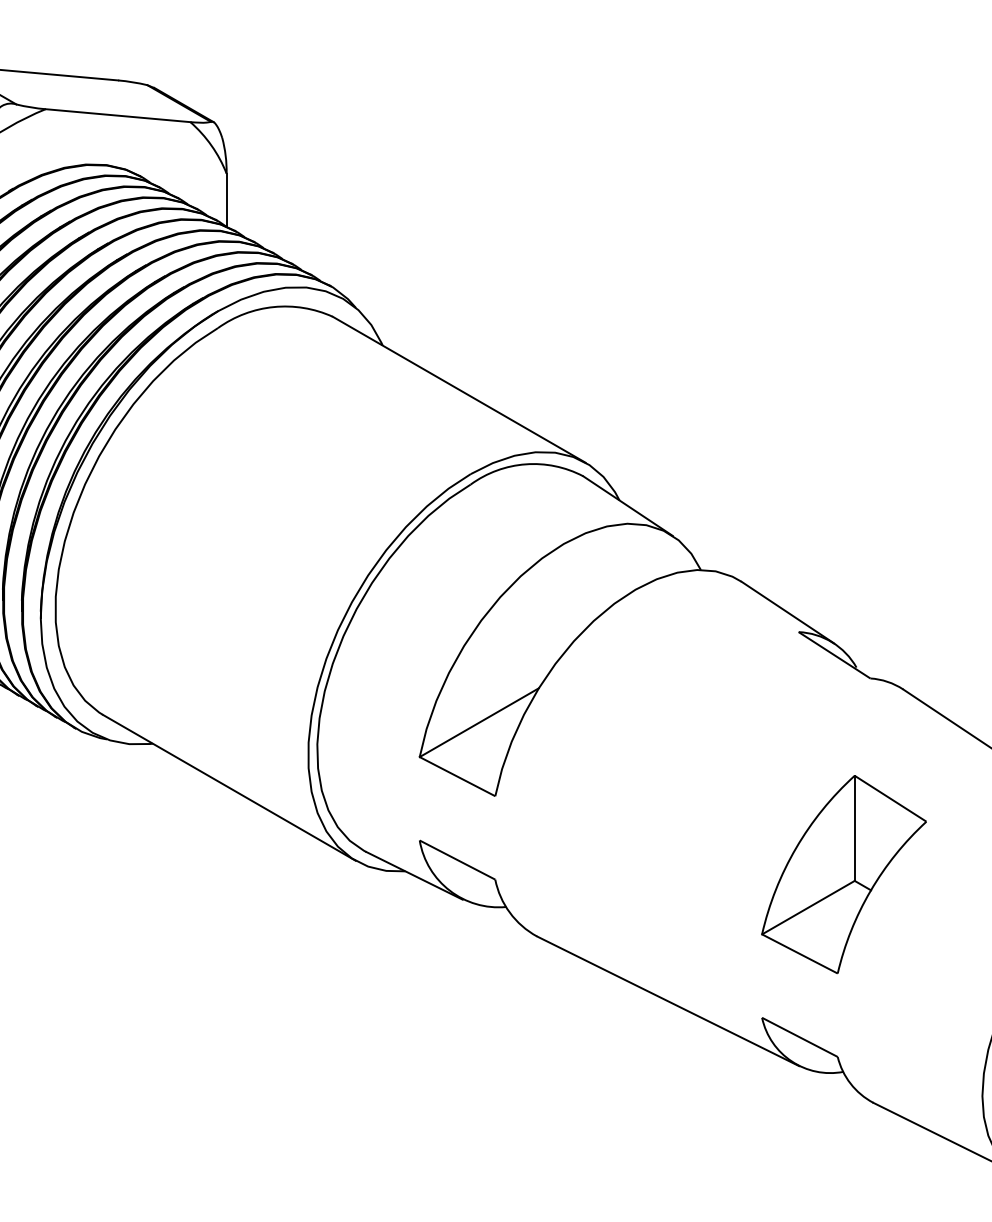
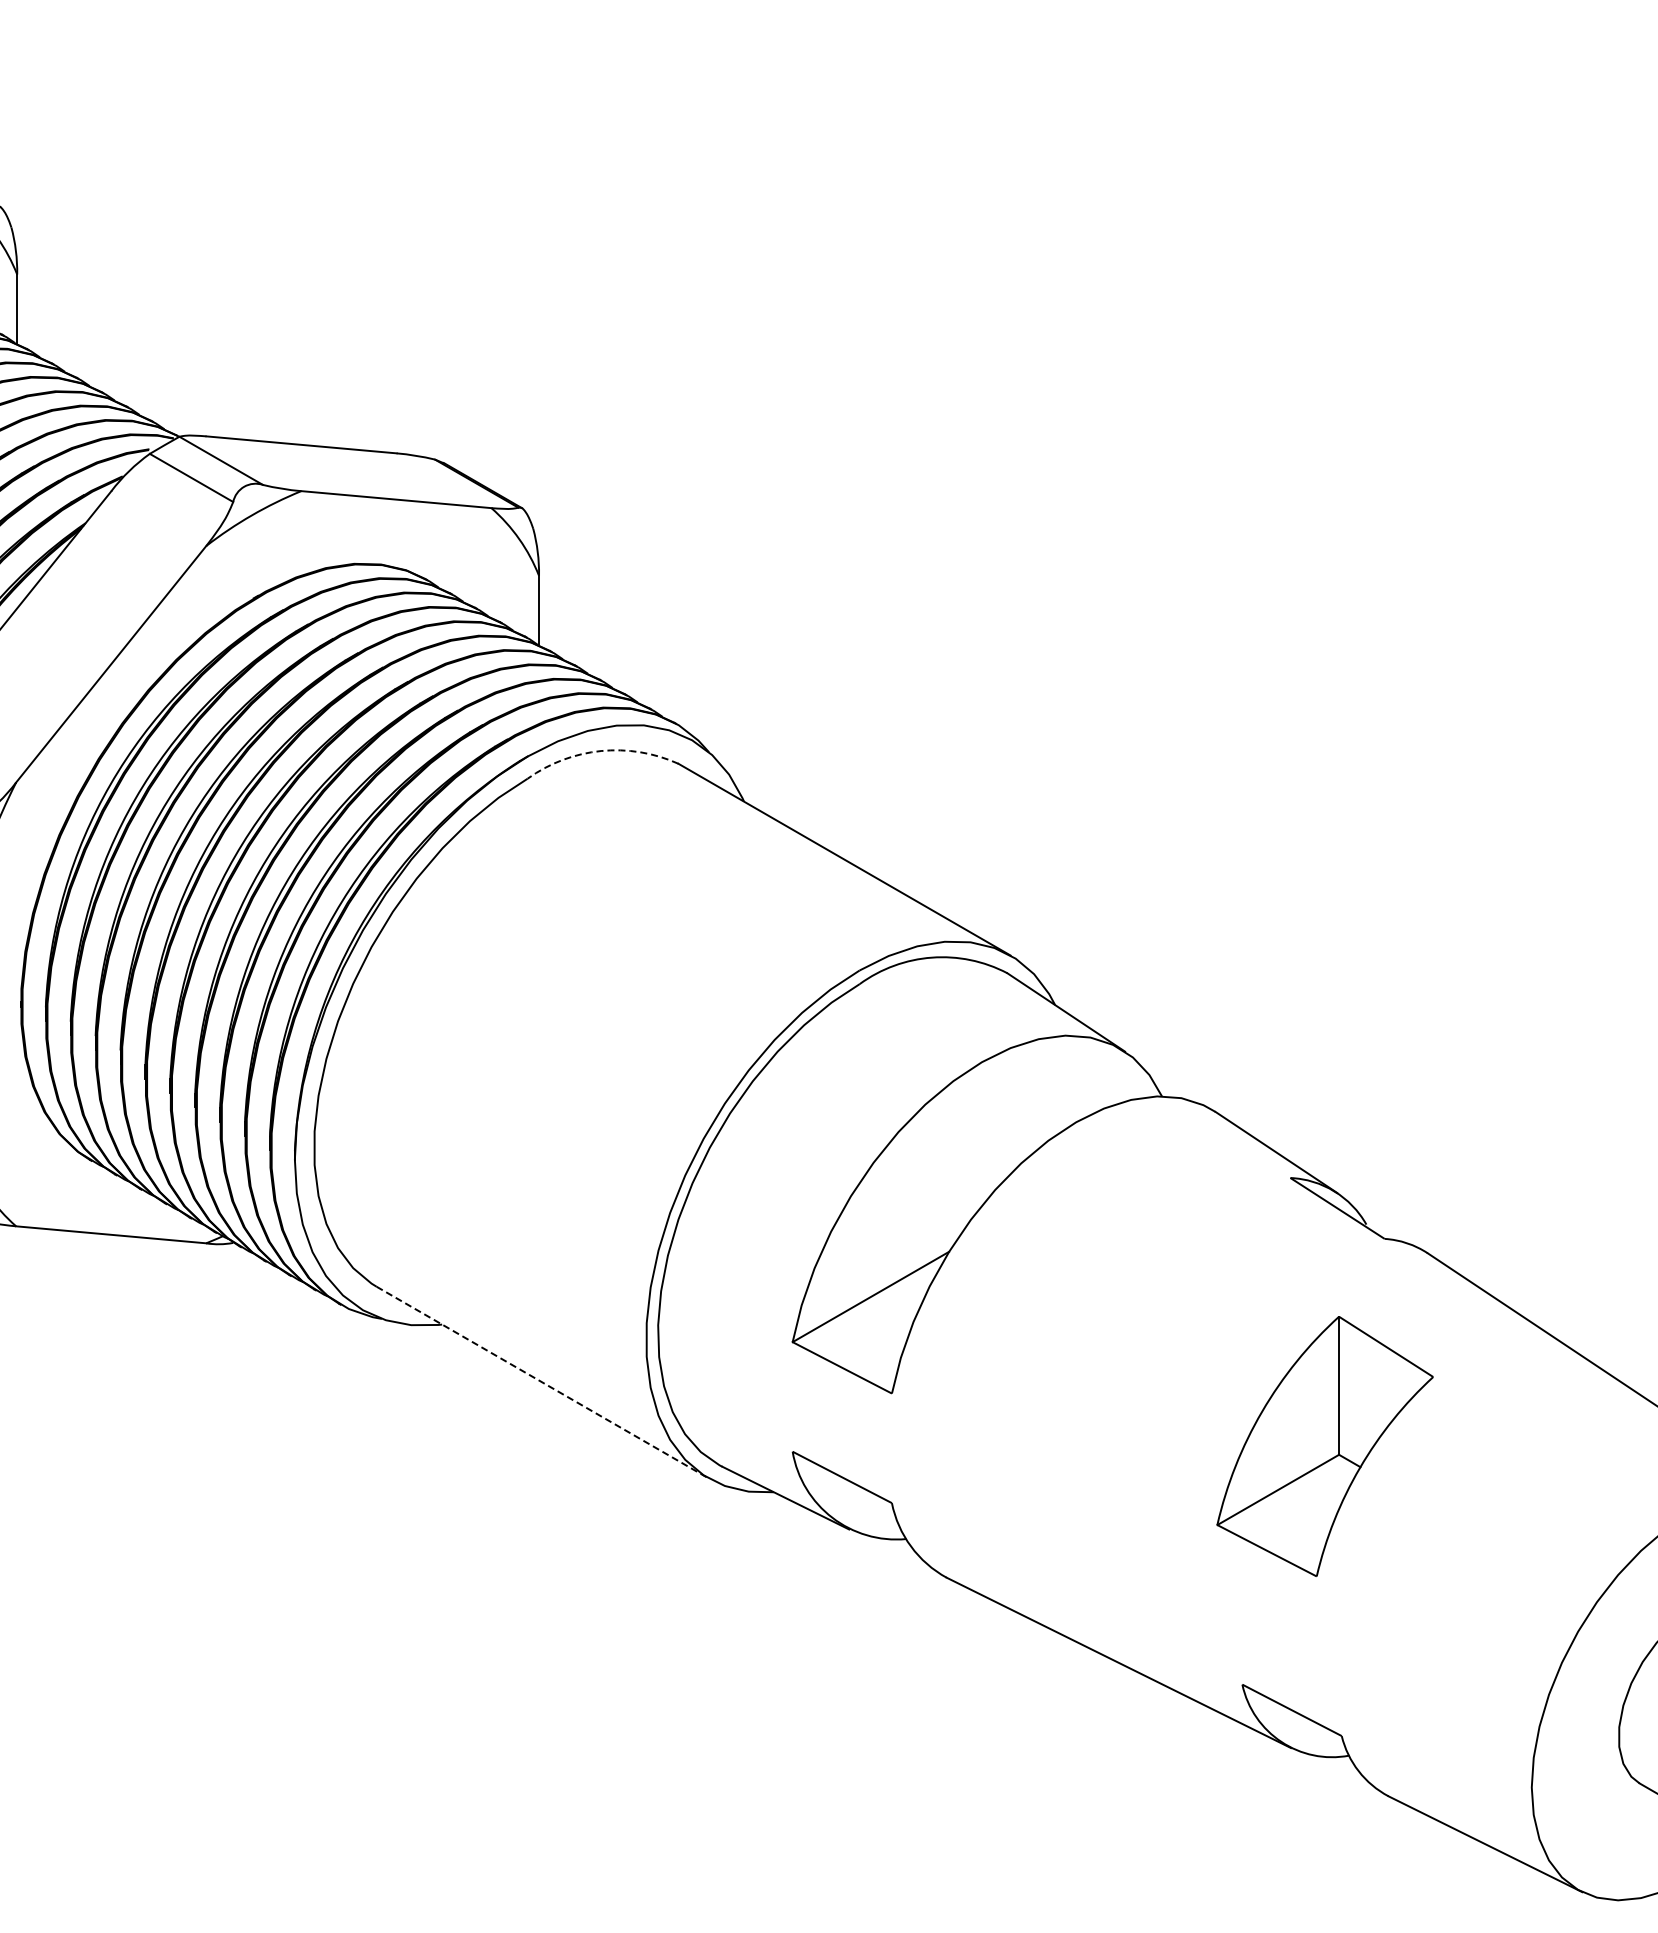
arc: (274, 307) -> (601, 751), solid -> dashed
line: (229, 787) -> (542, 1382), solid -> dashed
part: (843, 874) -> (1324, 1446), moved

